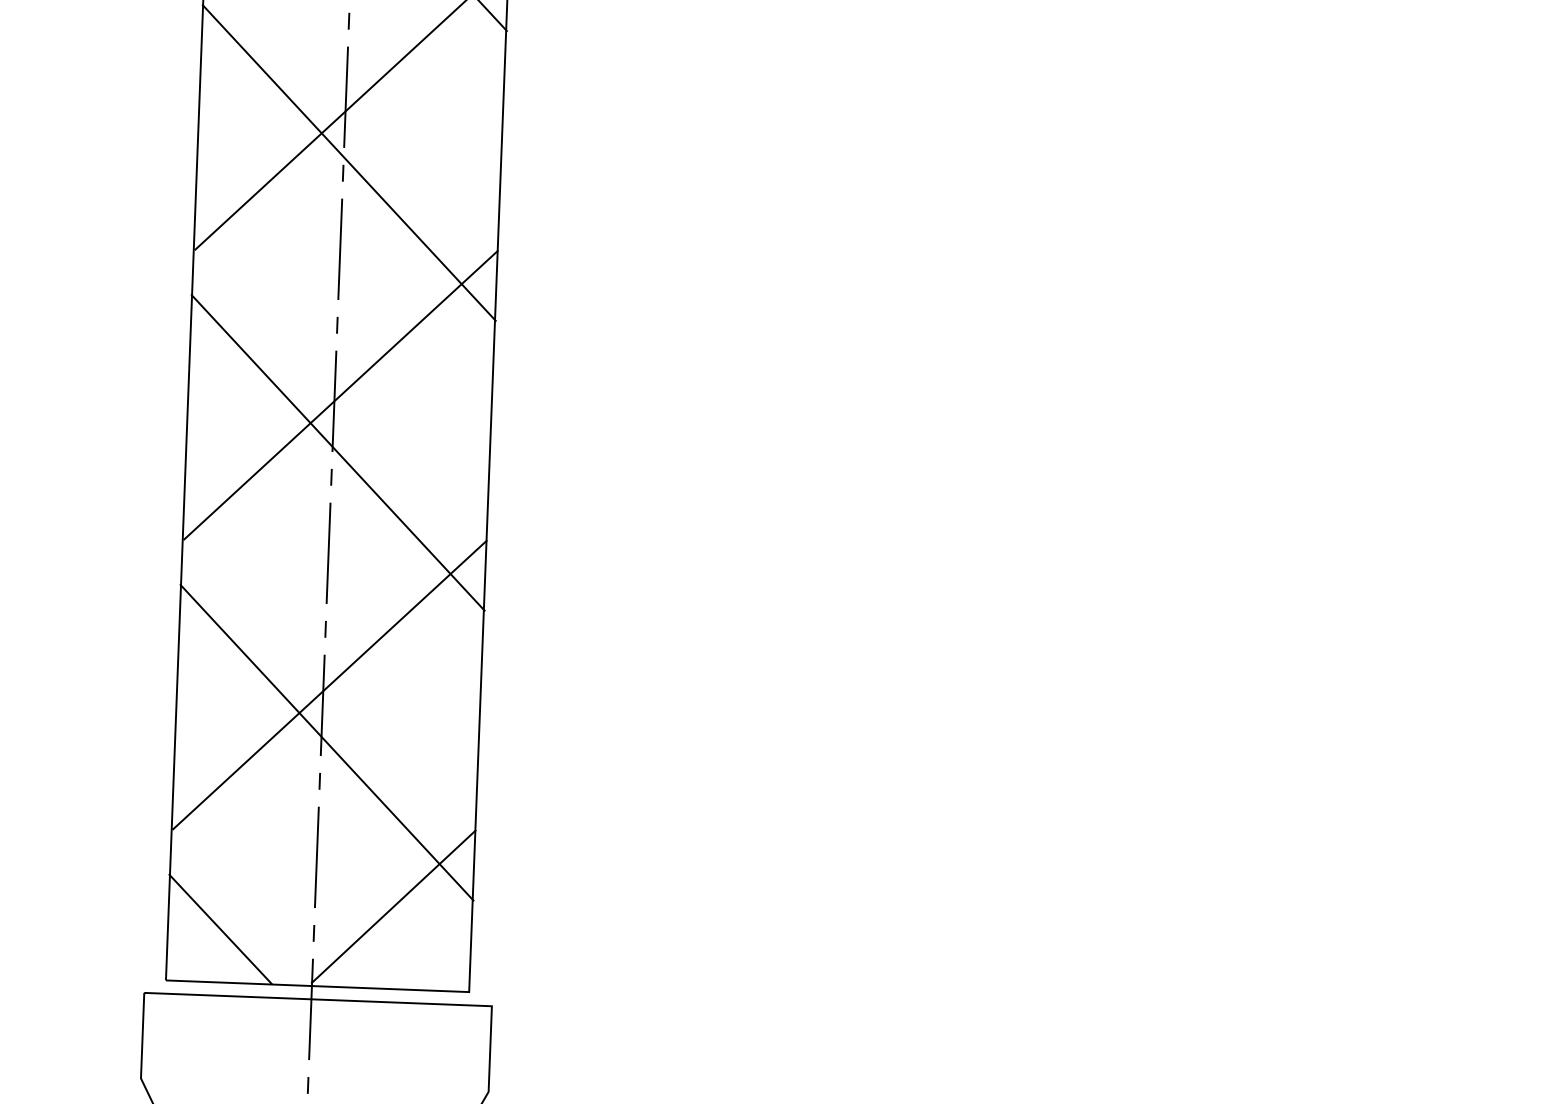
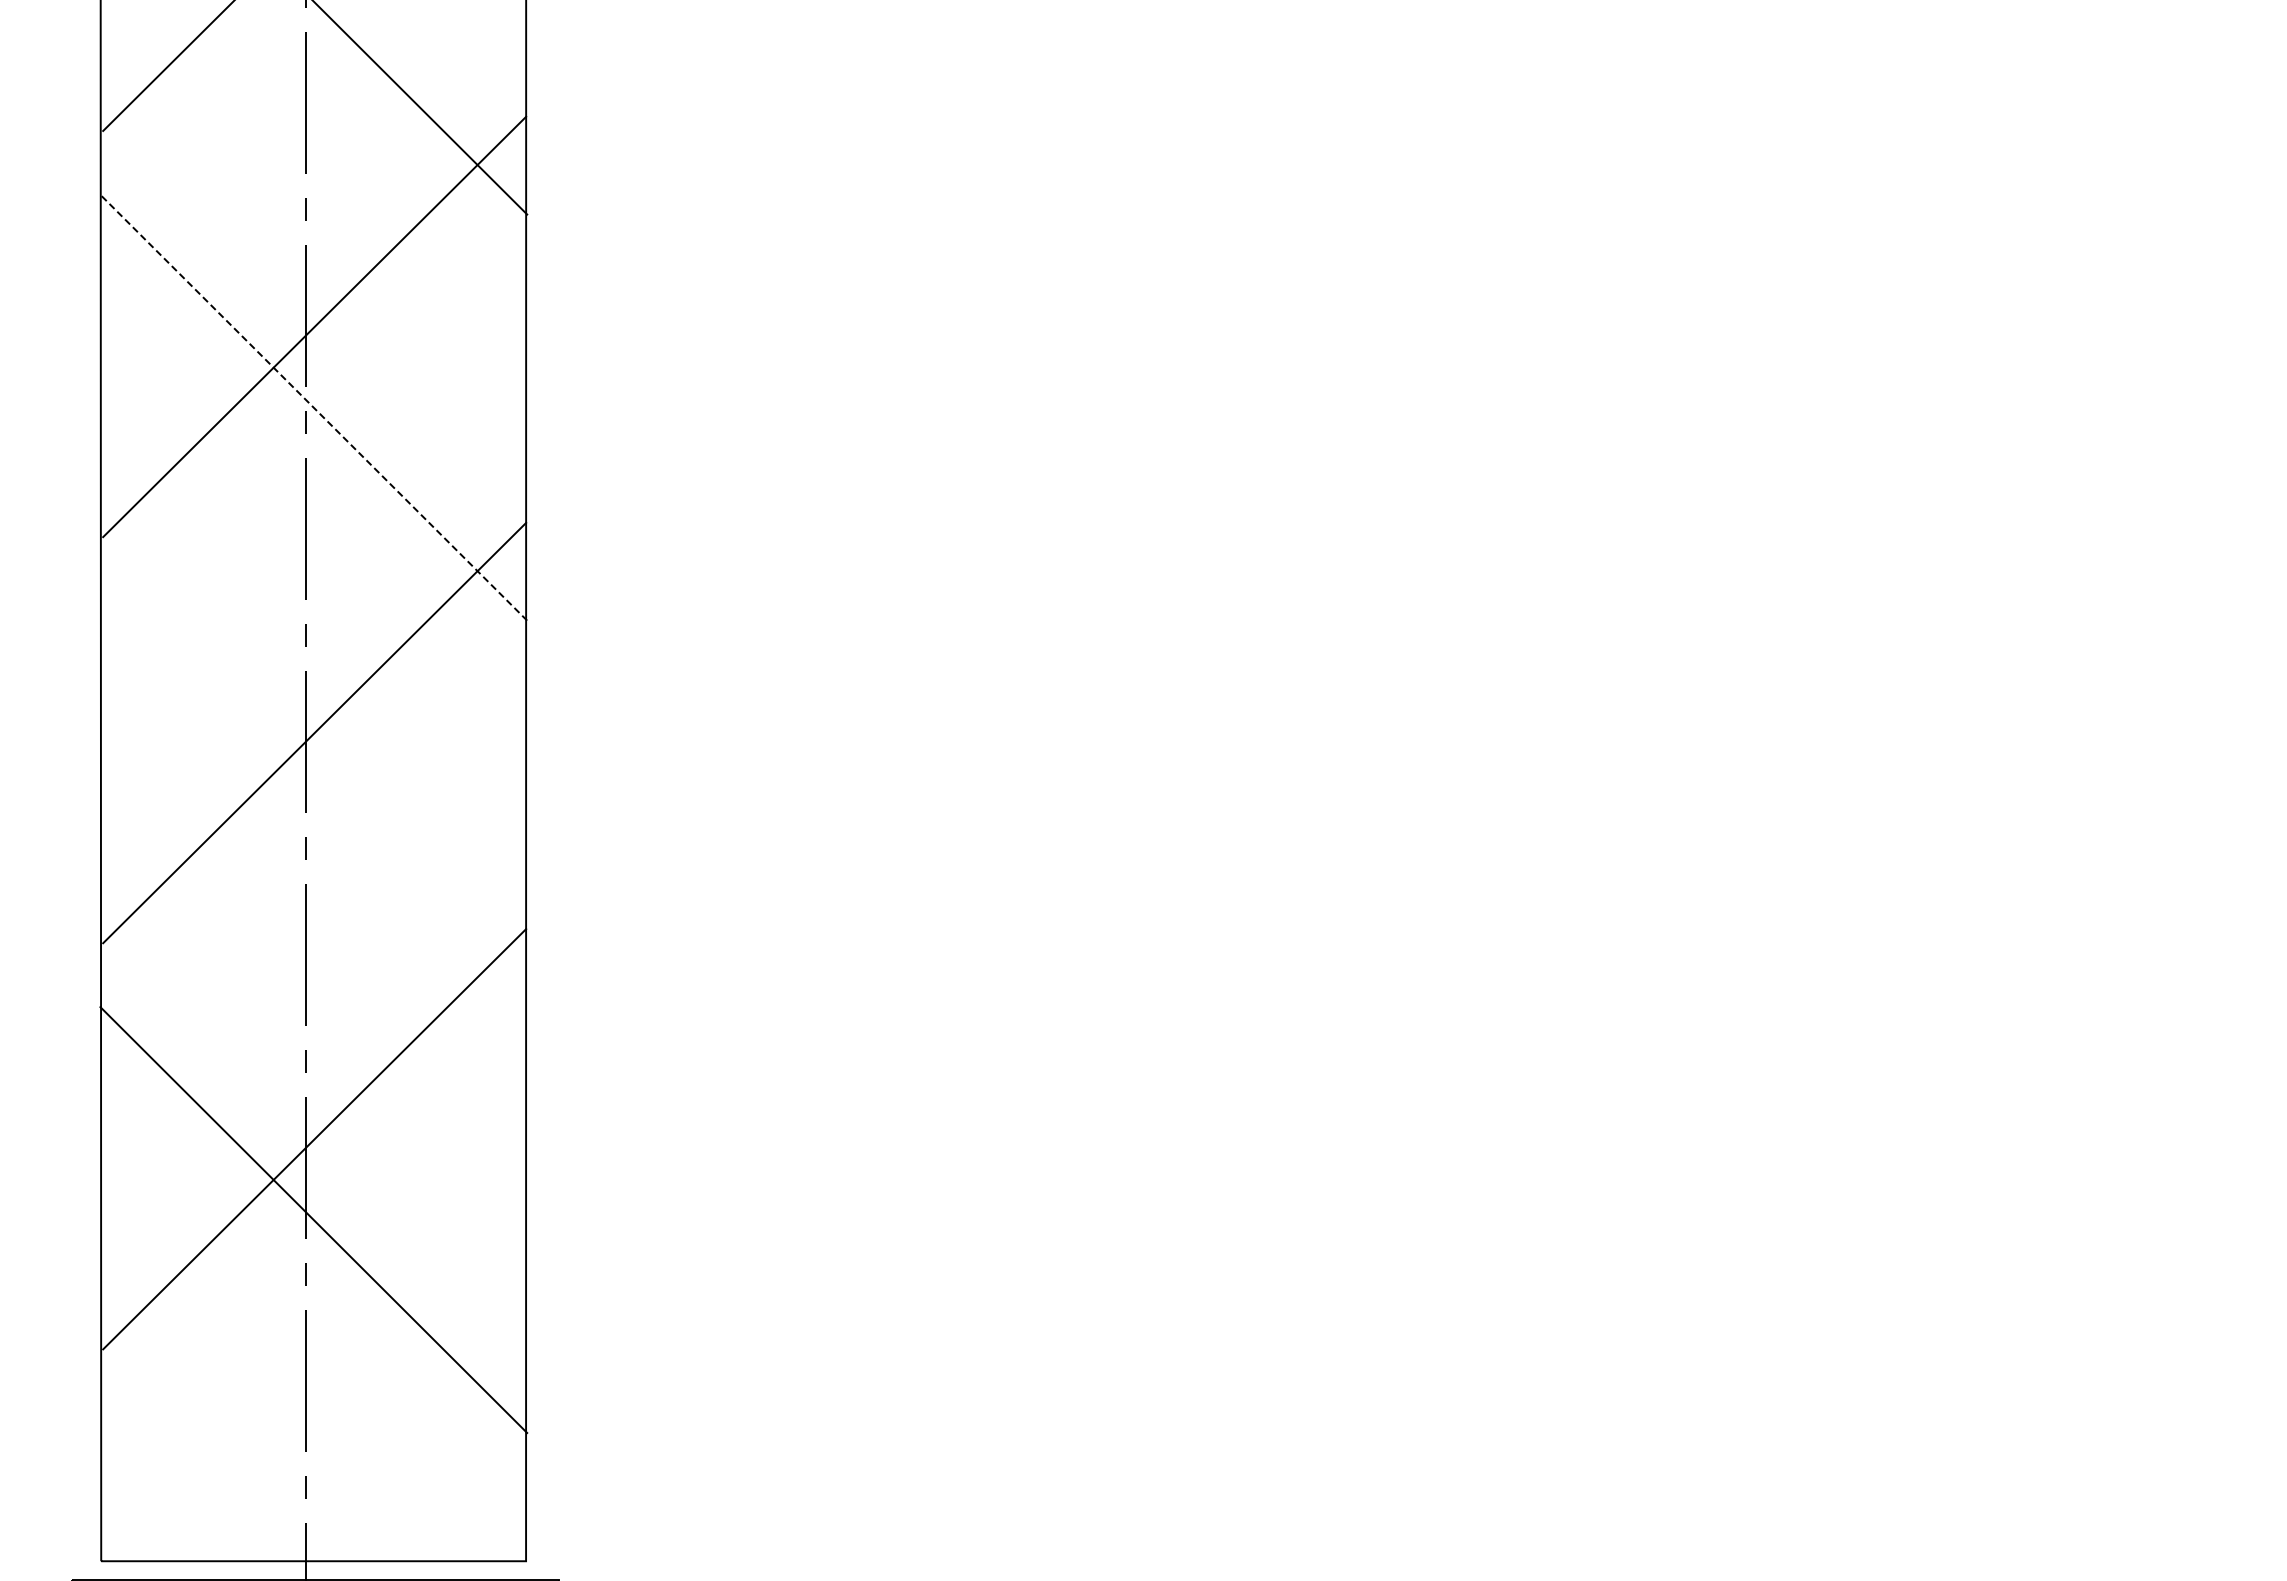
line: (349, 162) -> (313, 407), solid -> dashed
line: (337, 452) -> (313, 813), removed
line: (393, 906) -> (415, 1445), removed
line: (220, 929) -> (174, 1486), removed

